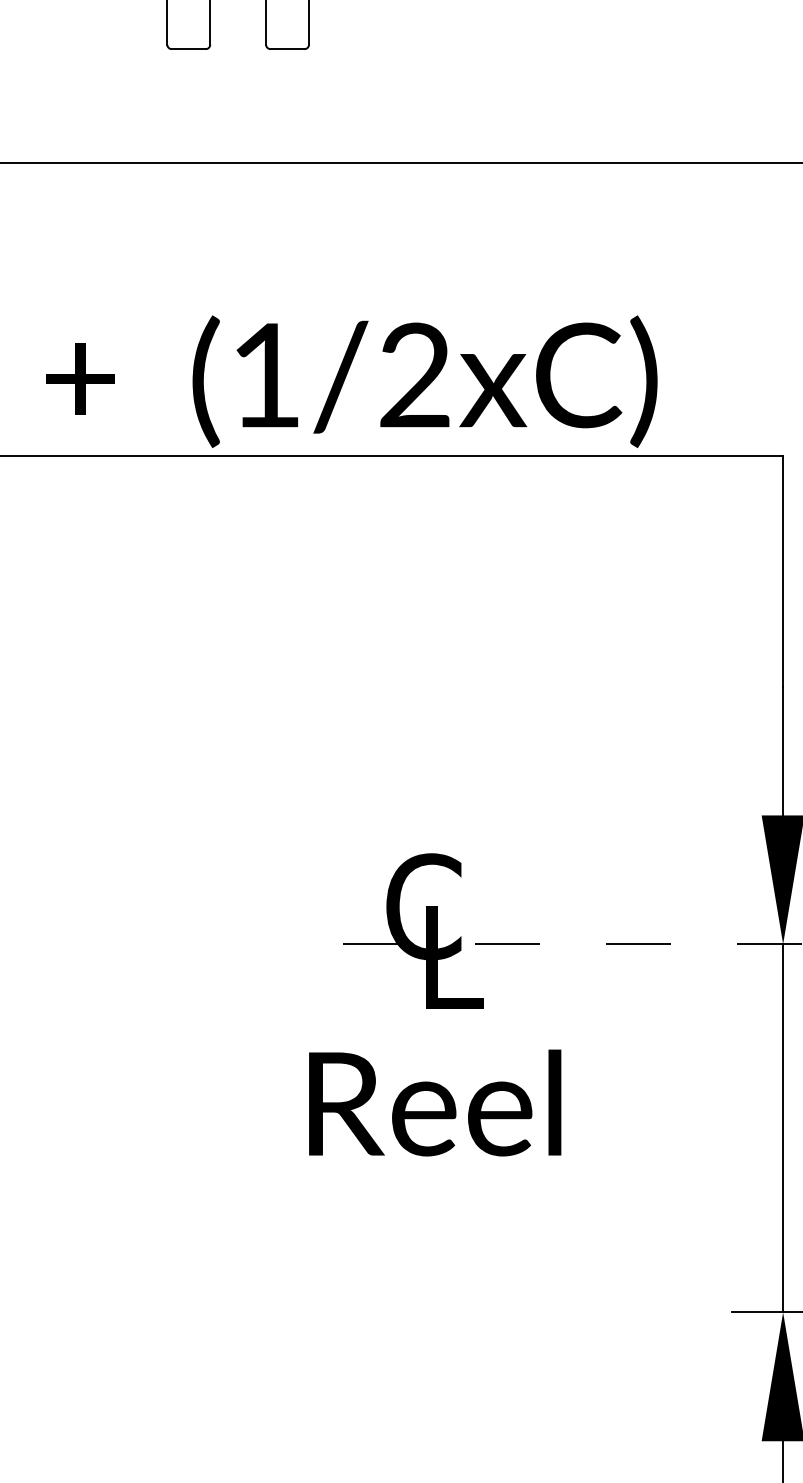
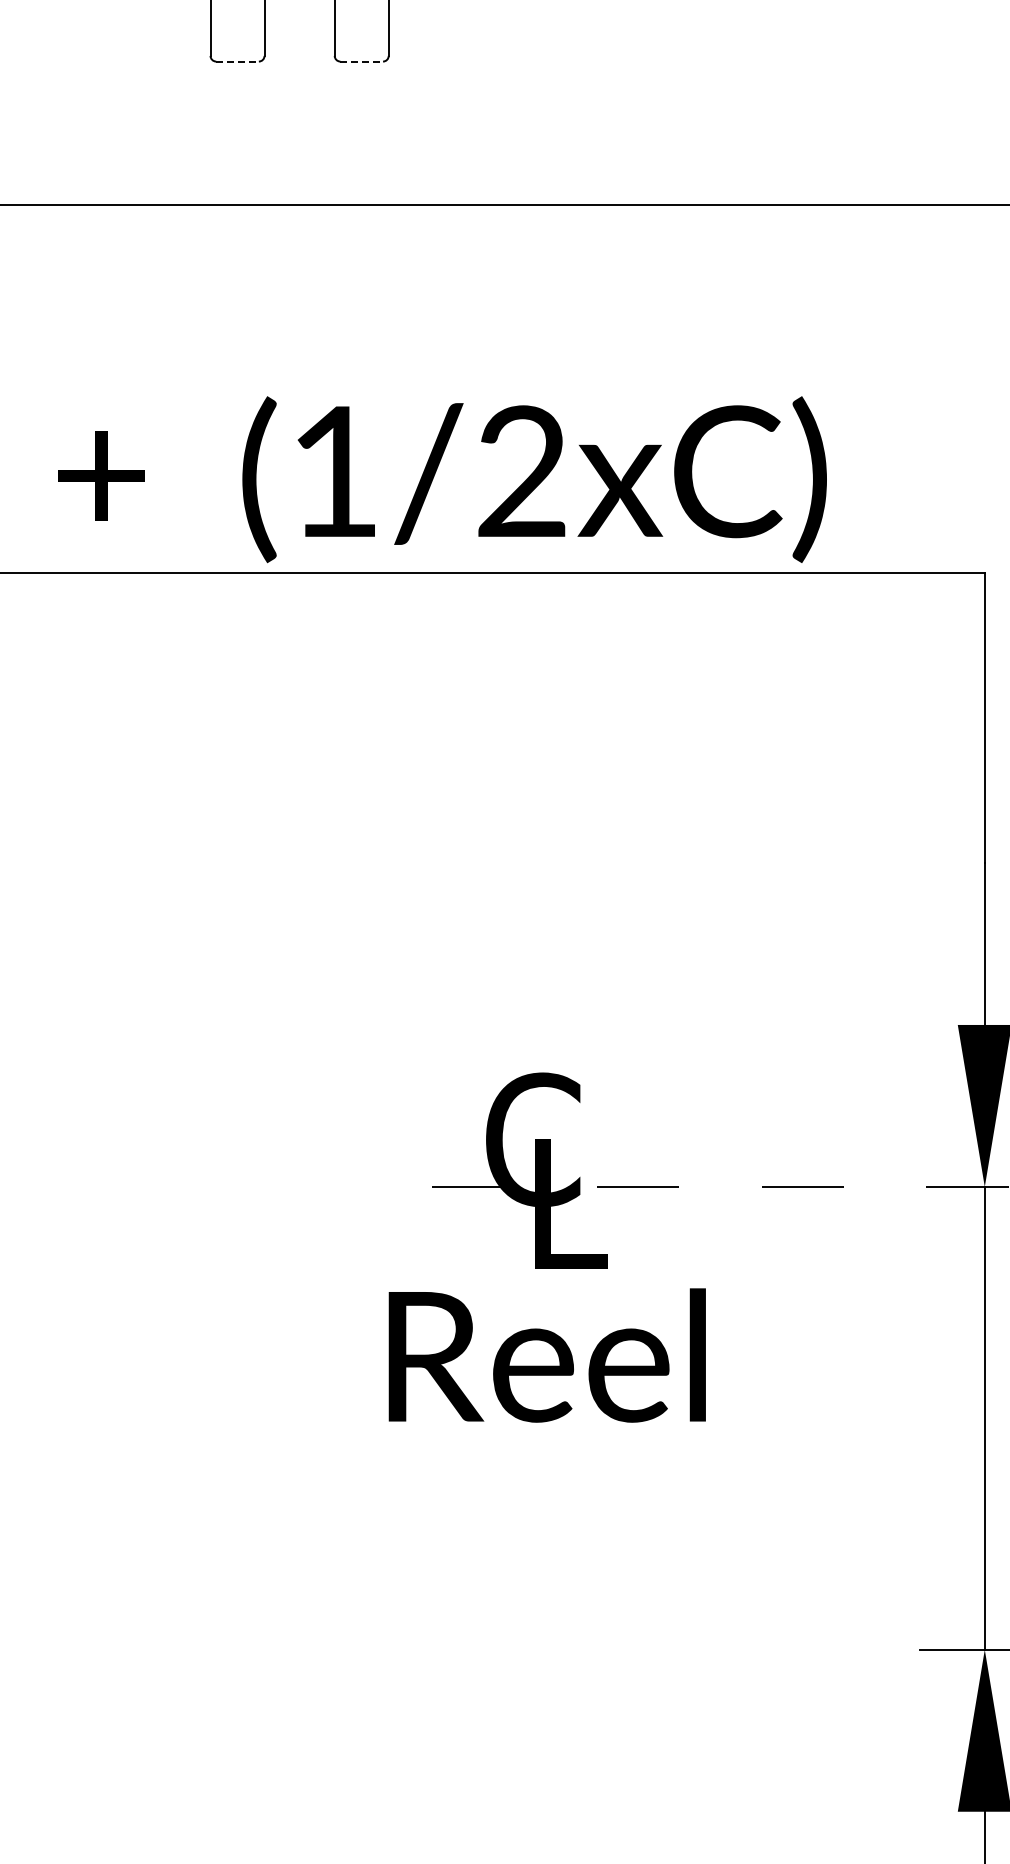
line: (189, 49) -> (238, 61), solid -> dashed
line: (288, 49) -> (362, 61), solid -> dashed
text: (434, 1103) -> (546, 1355), moved

